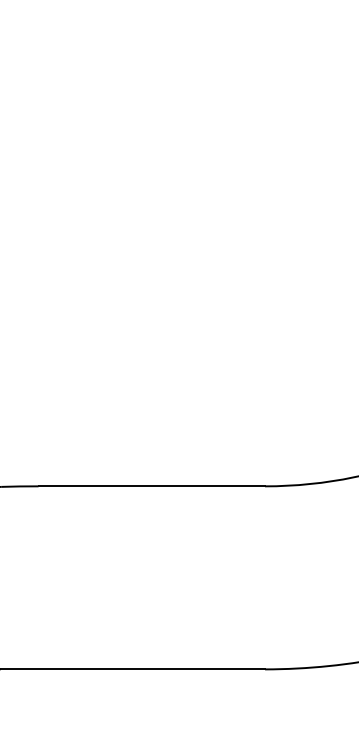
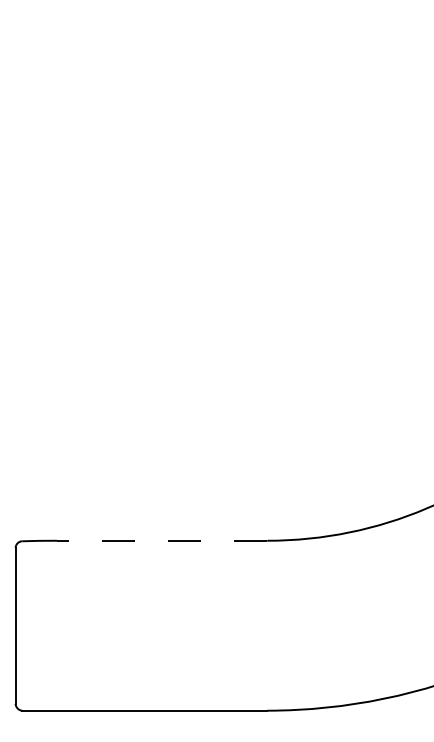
line: (151, 486) -> (161, 540), solid -> dashed

